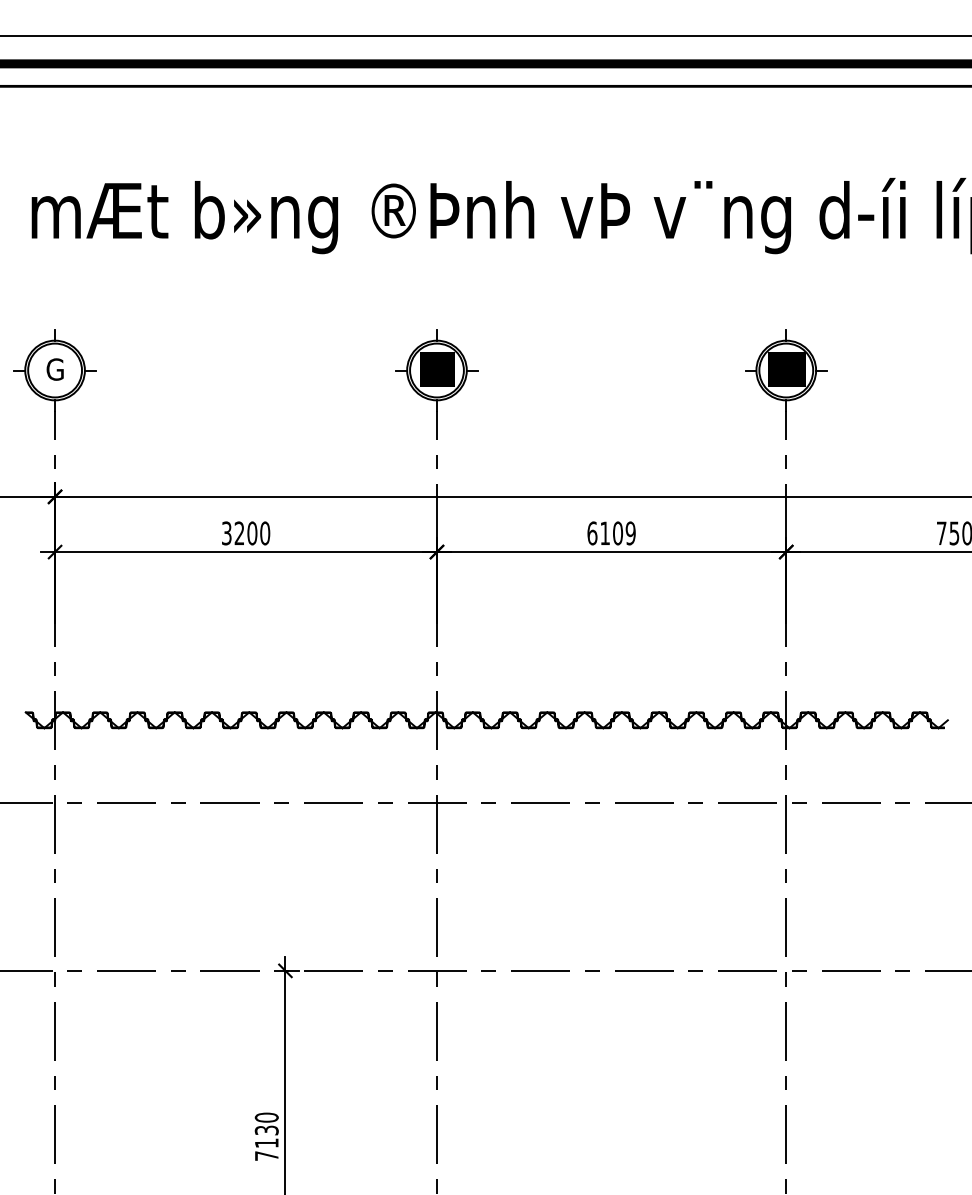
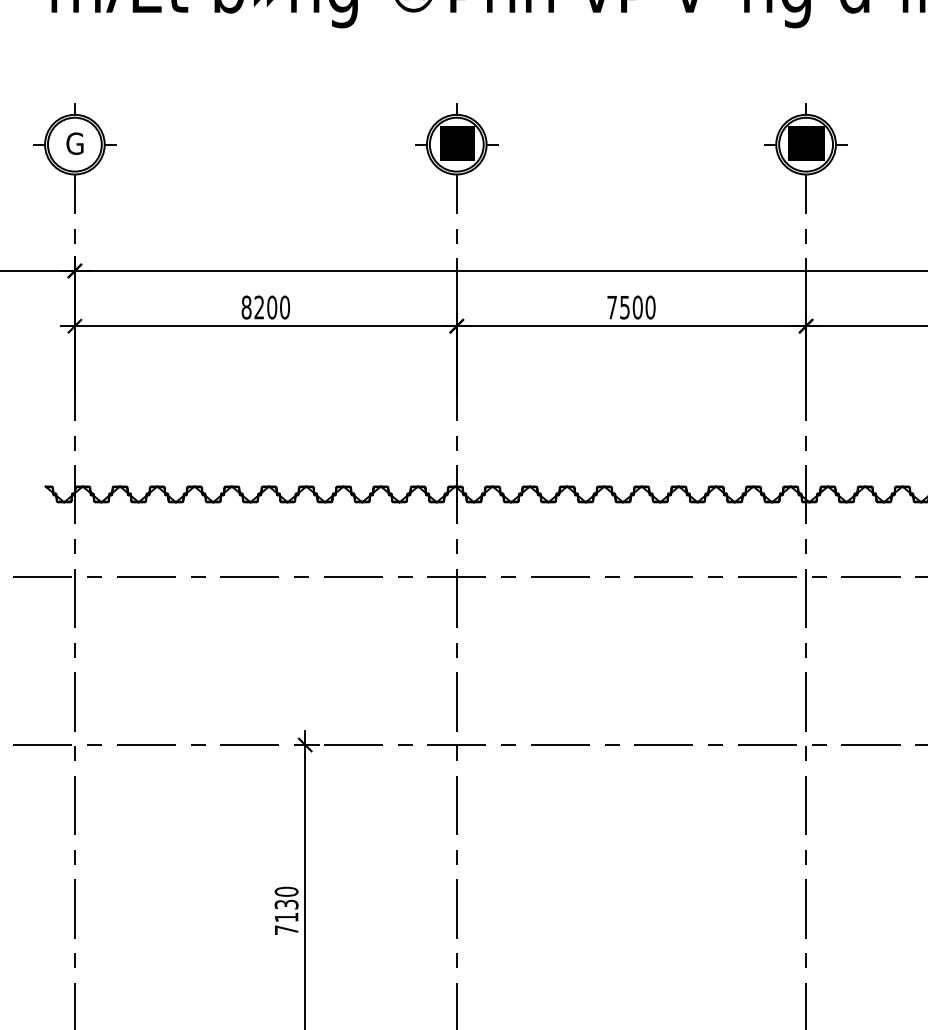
text: (226, 533) -> (246, 307), 3200 -> 8200
text: (611, 533) -> (631, 307), 6109 -> 7500

